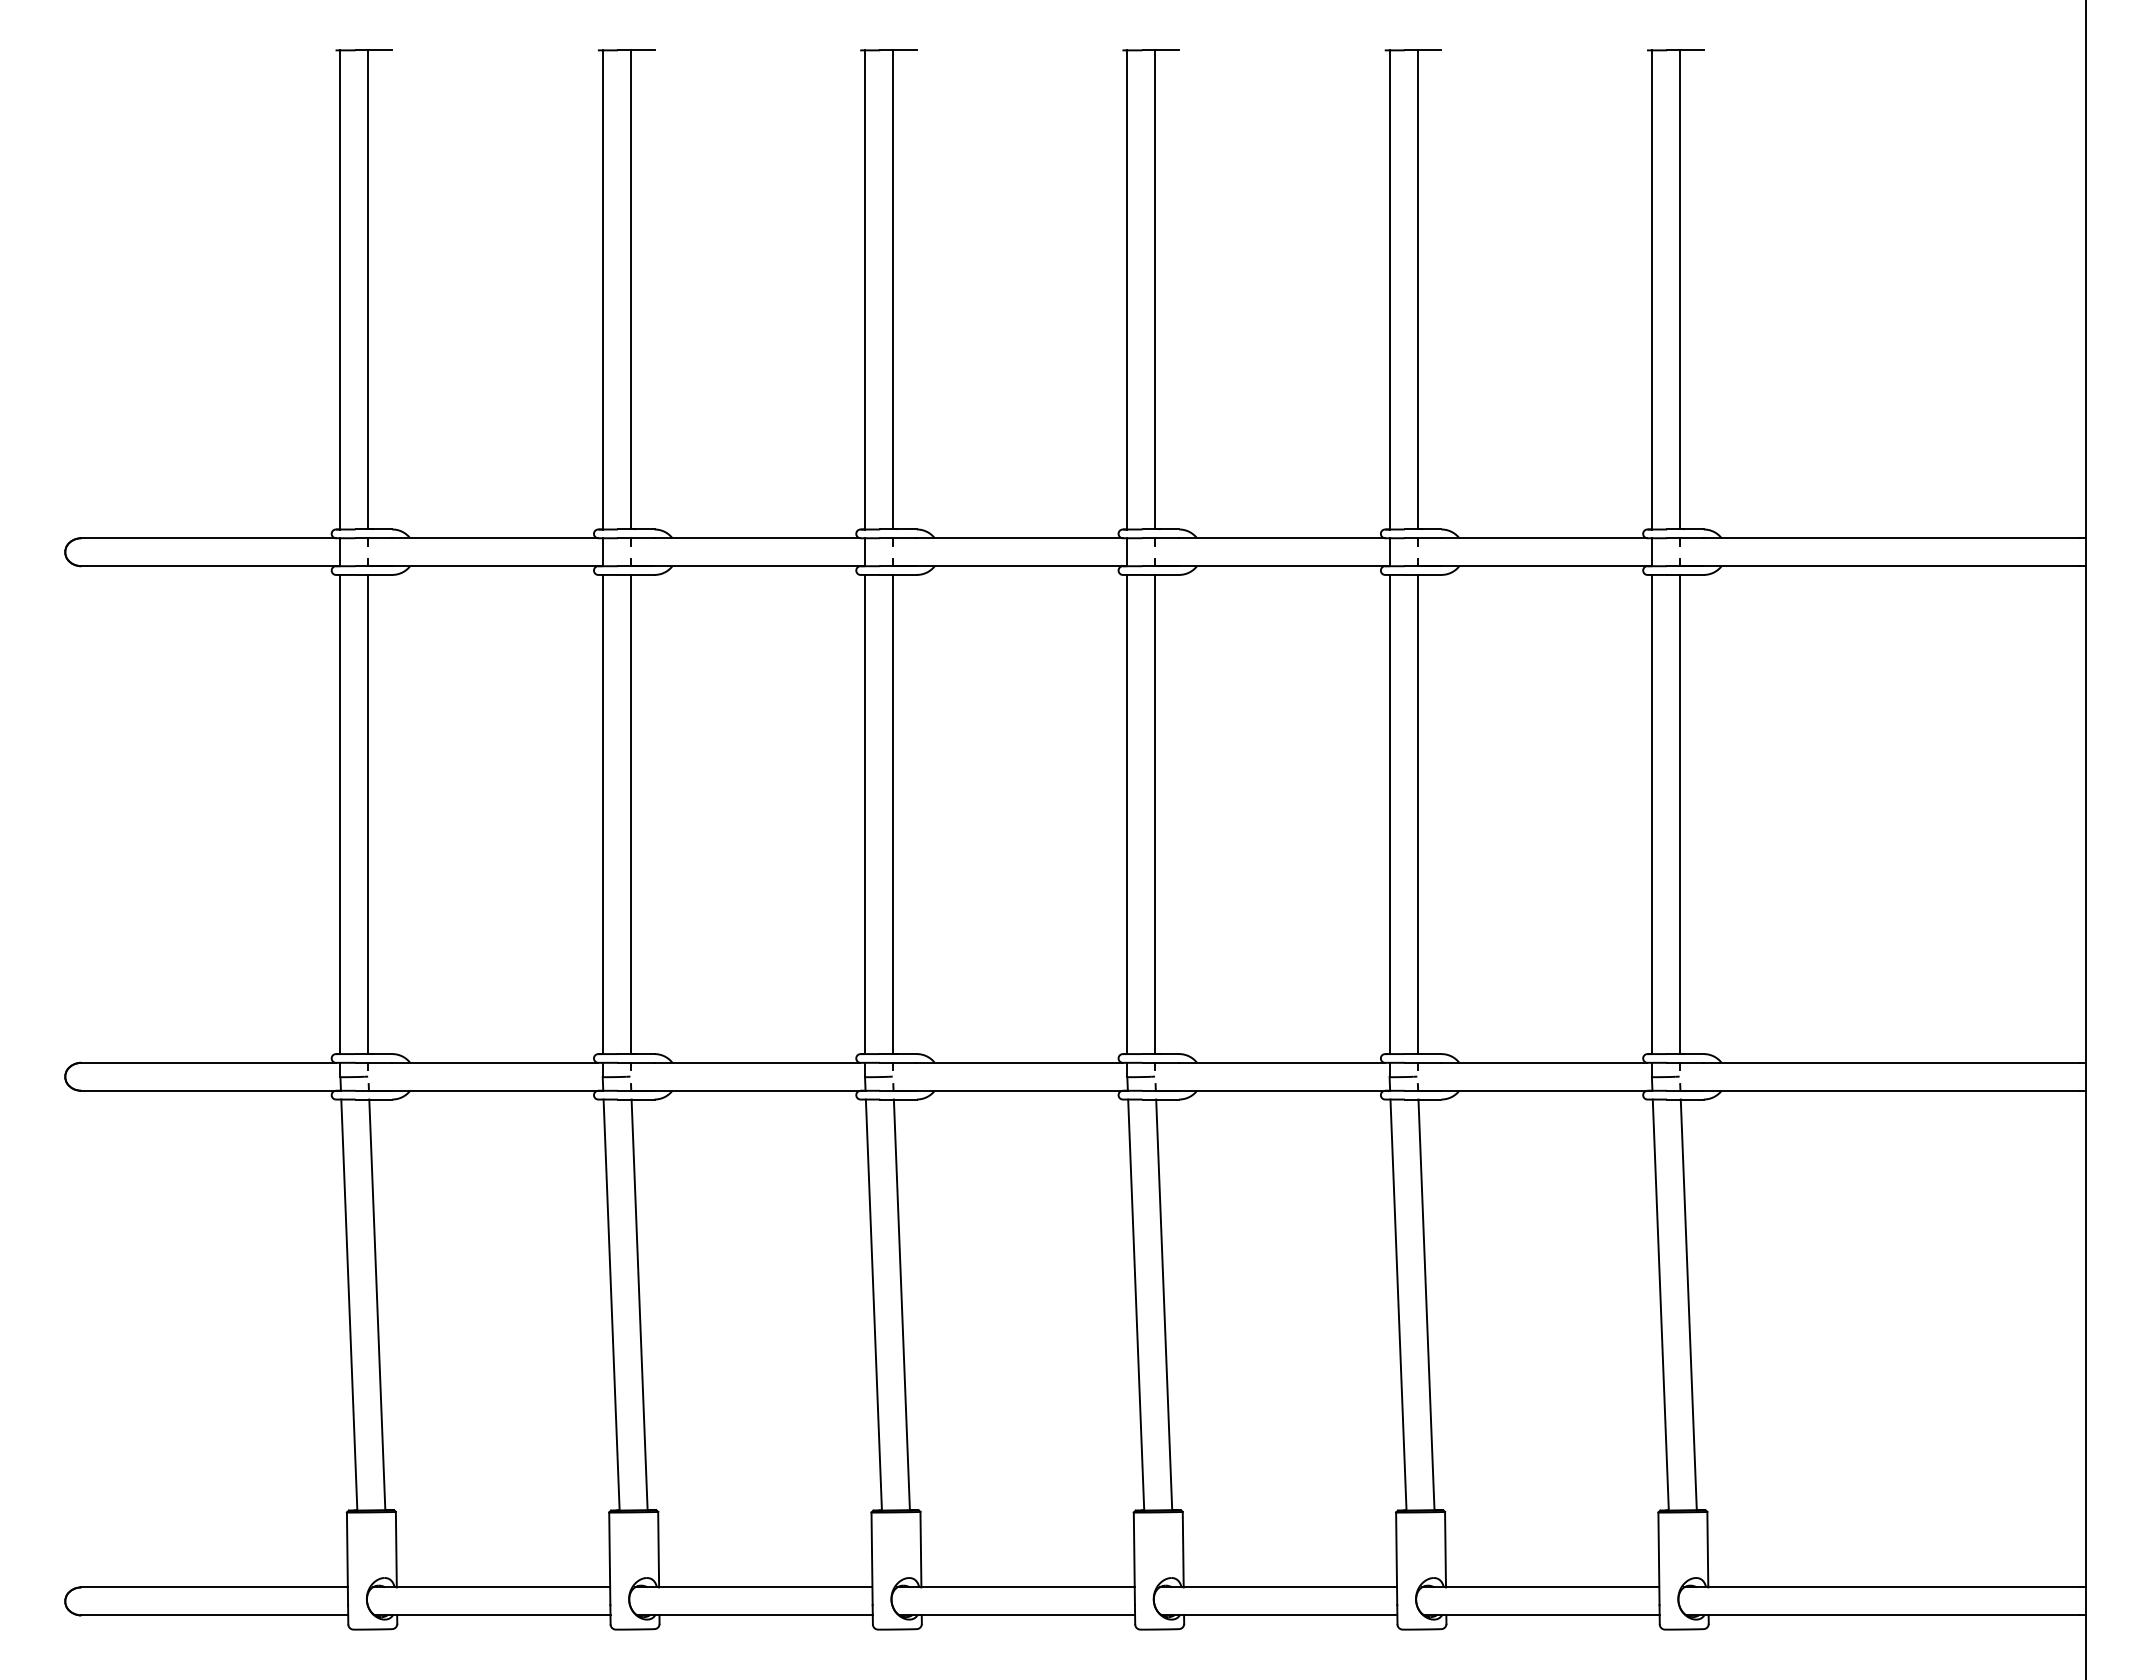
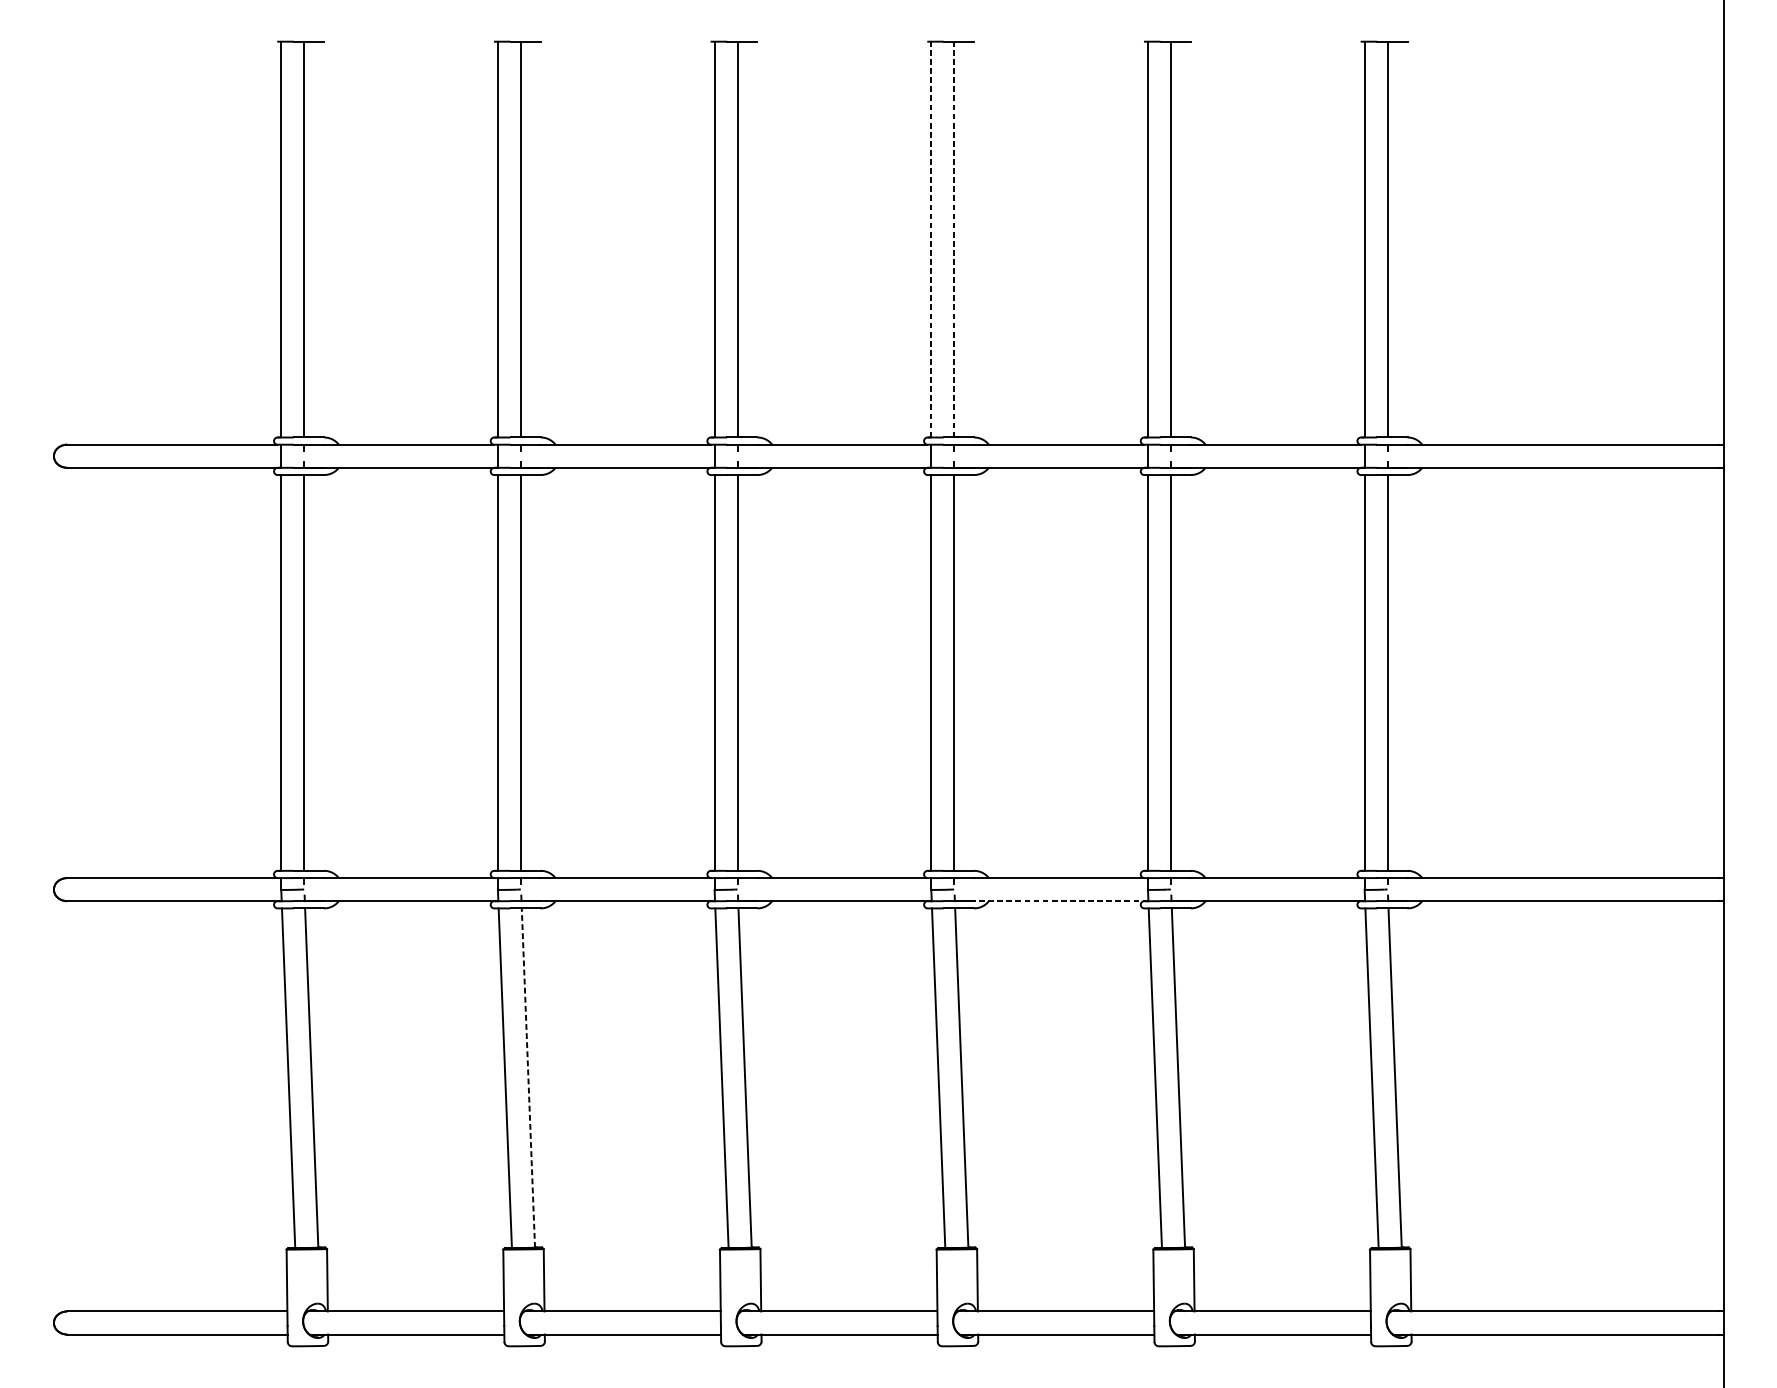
line: (1127, 289) -> (931, 239), solid -> dashed
line: (1155, 289) -> (954, 239), solid -> dashed
line: (1284, 1090) -> (1061, 900), solid -> dashed
line: (639, 1304) -> (528, 1077), solid -> dashed

